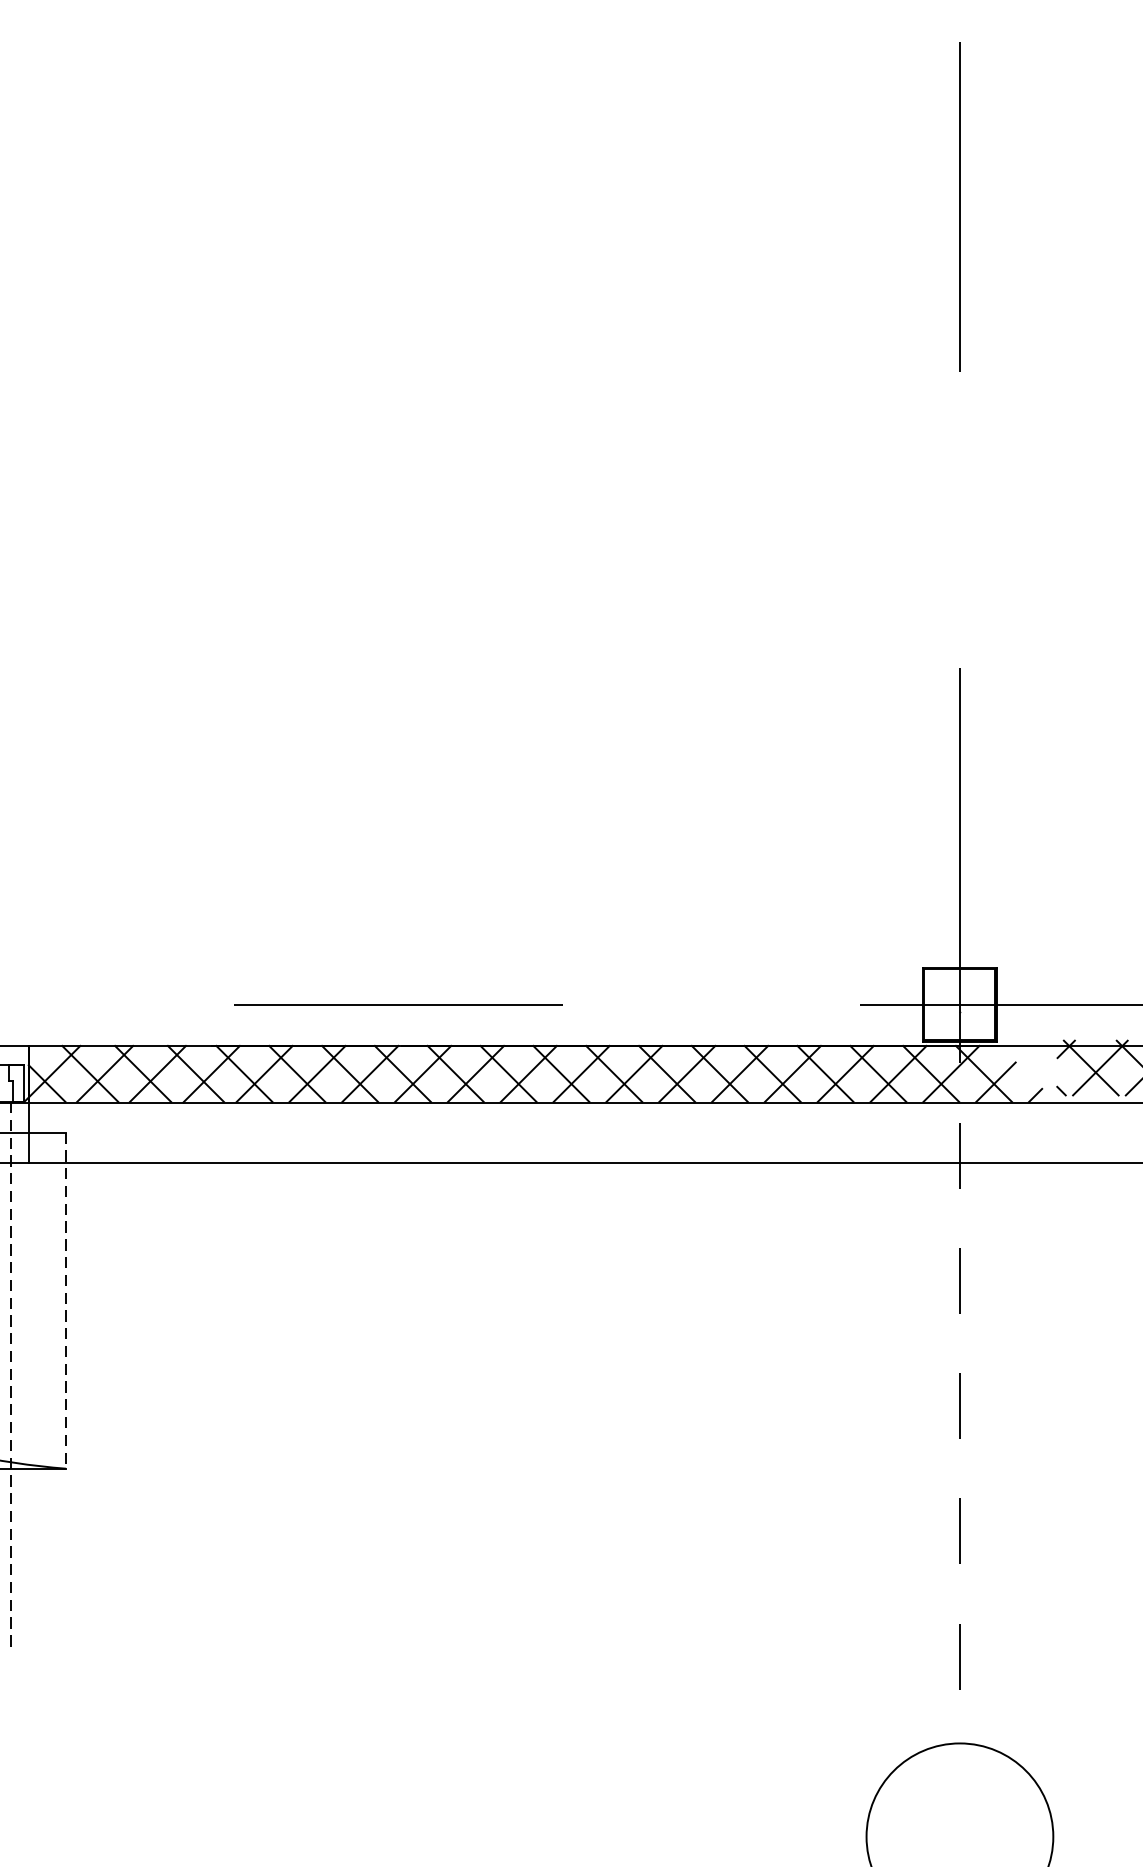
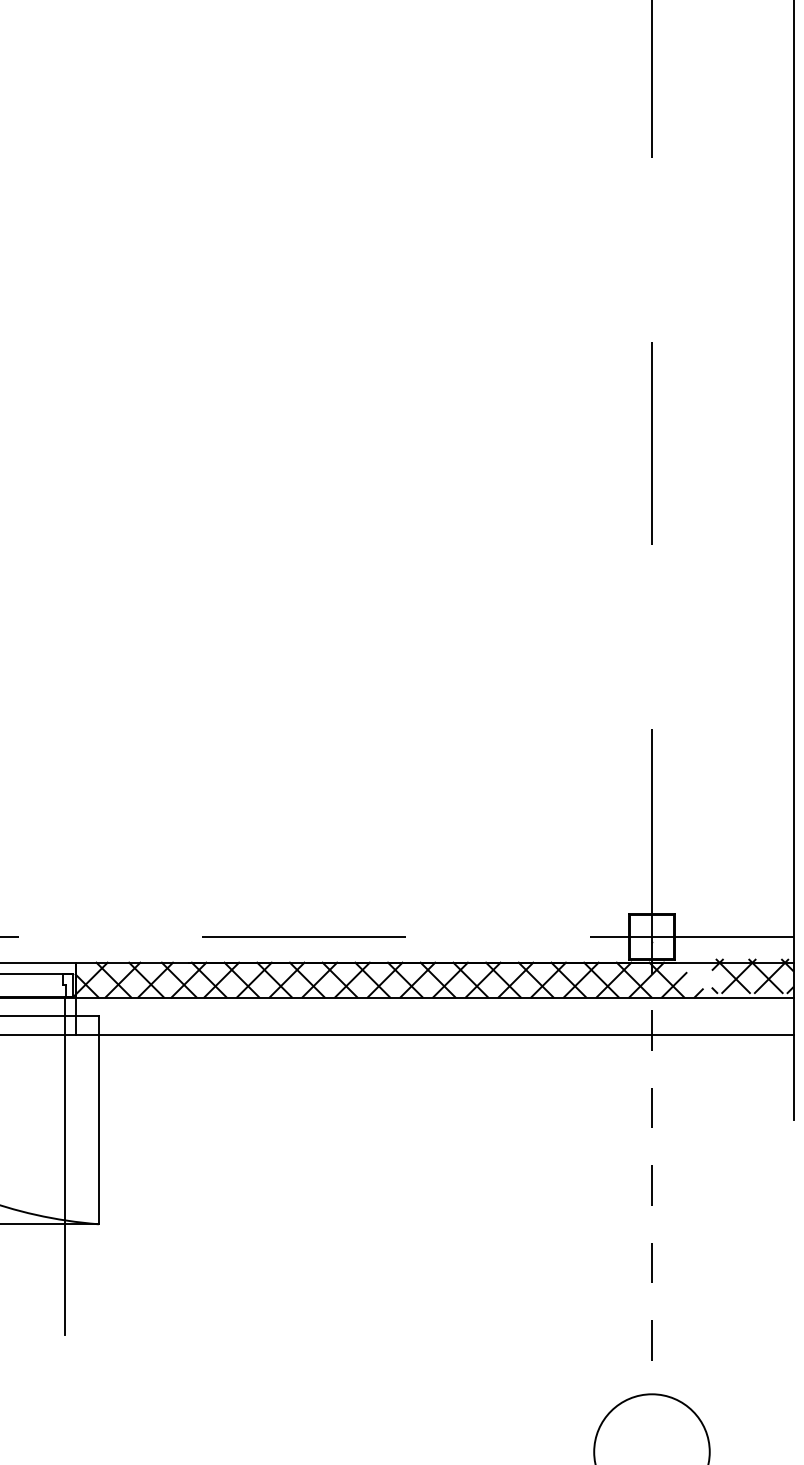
line: (65, 1300) -> (98, 1120), dashed -> solid
line: (10, 1375) -> (64, 1166), dashed -> solid

